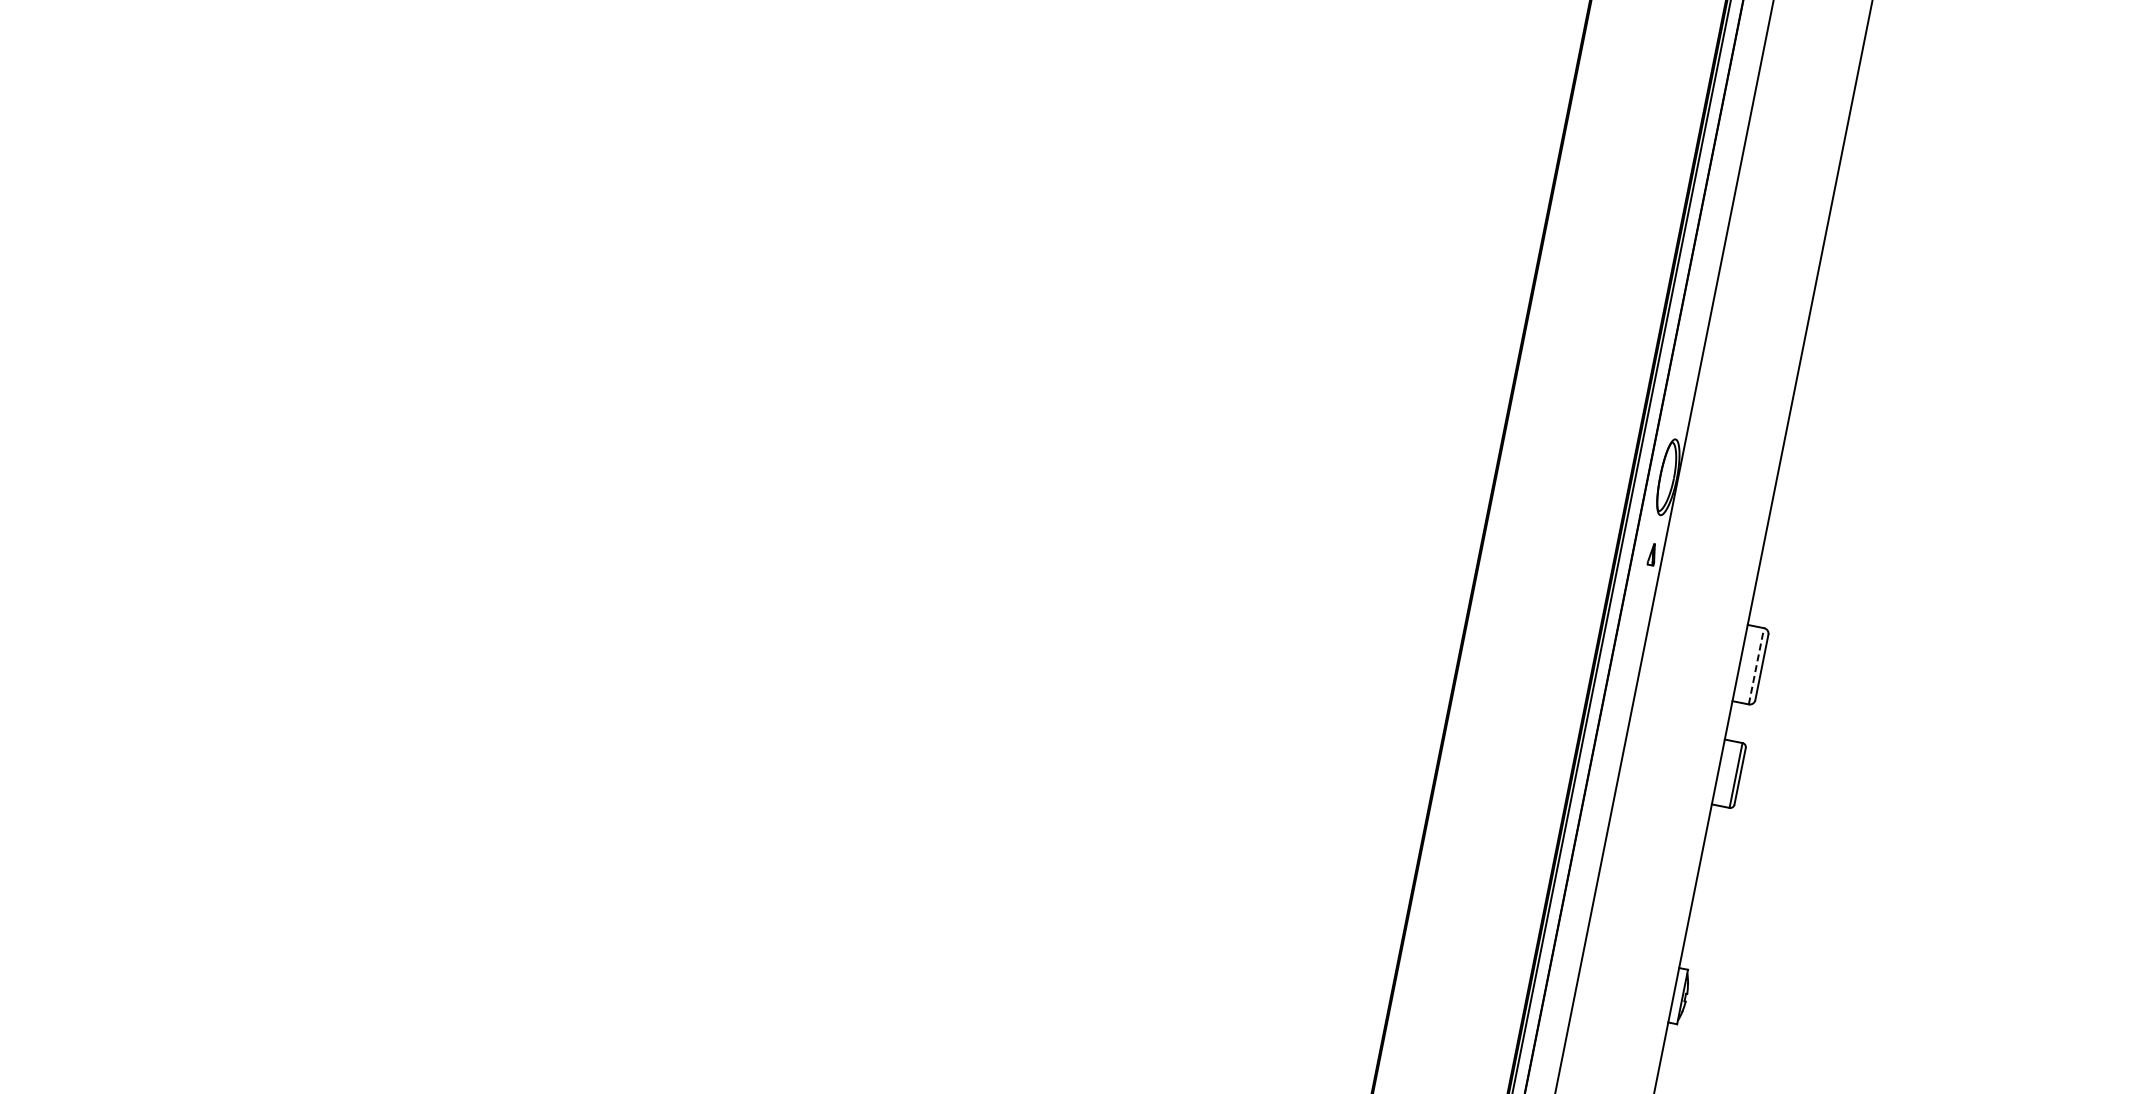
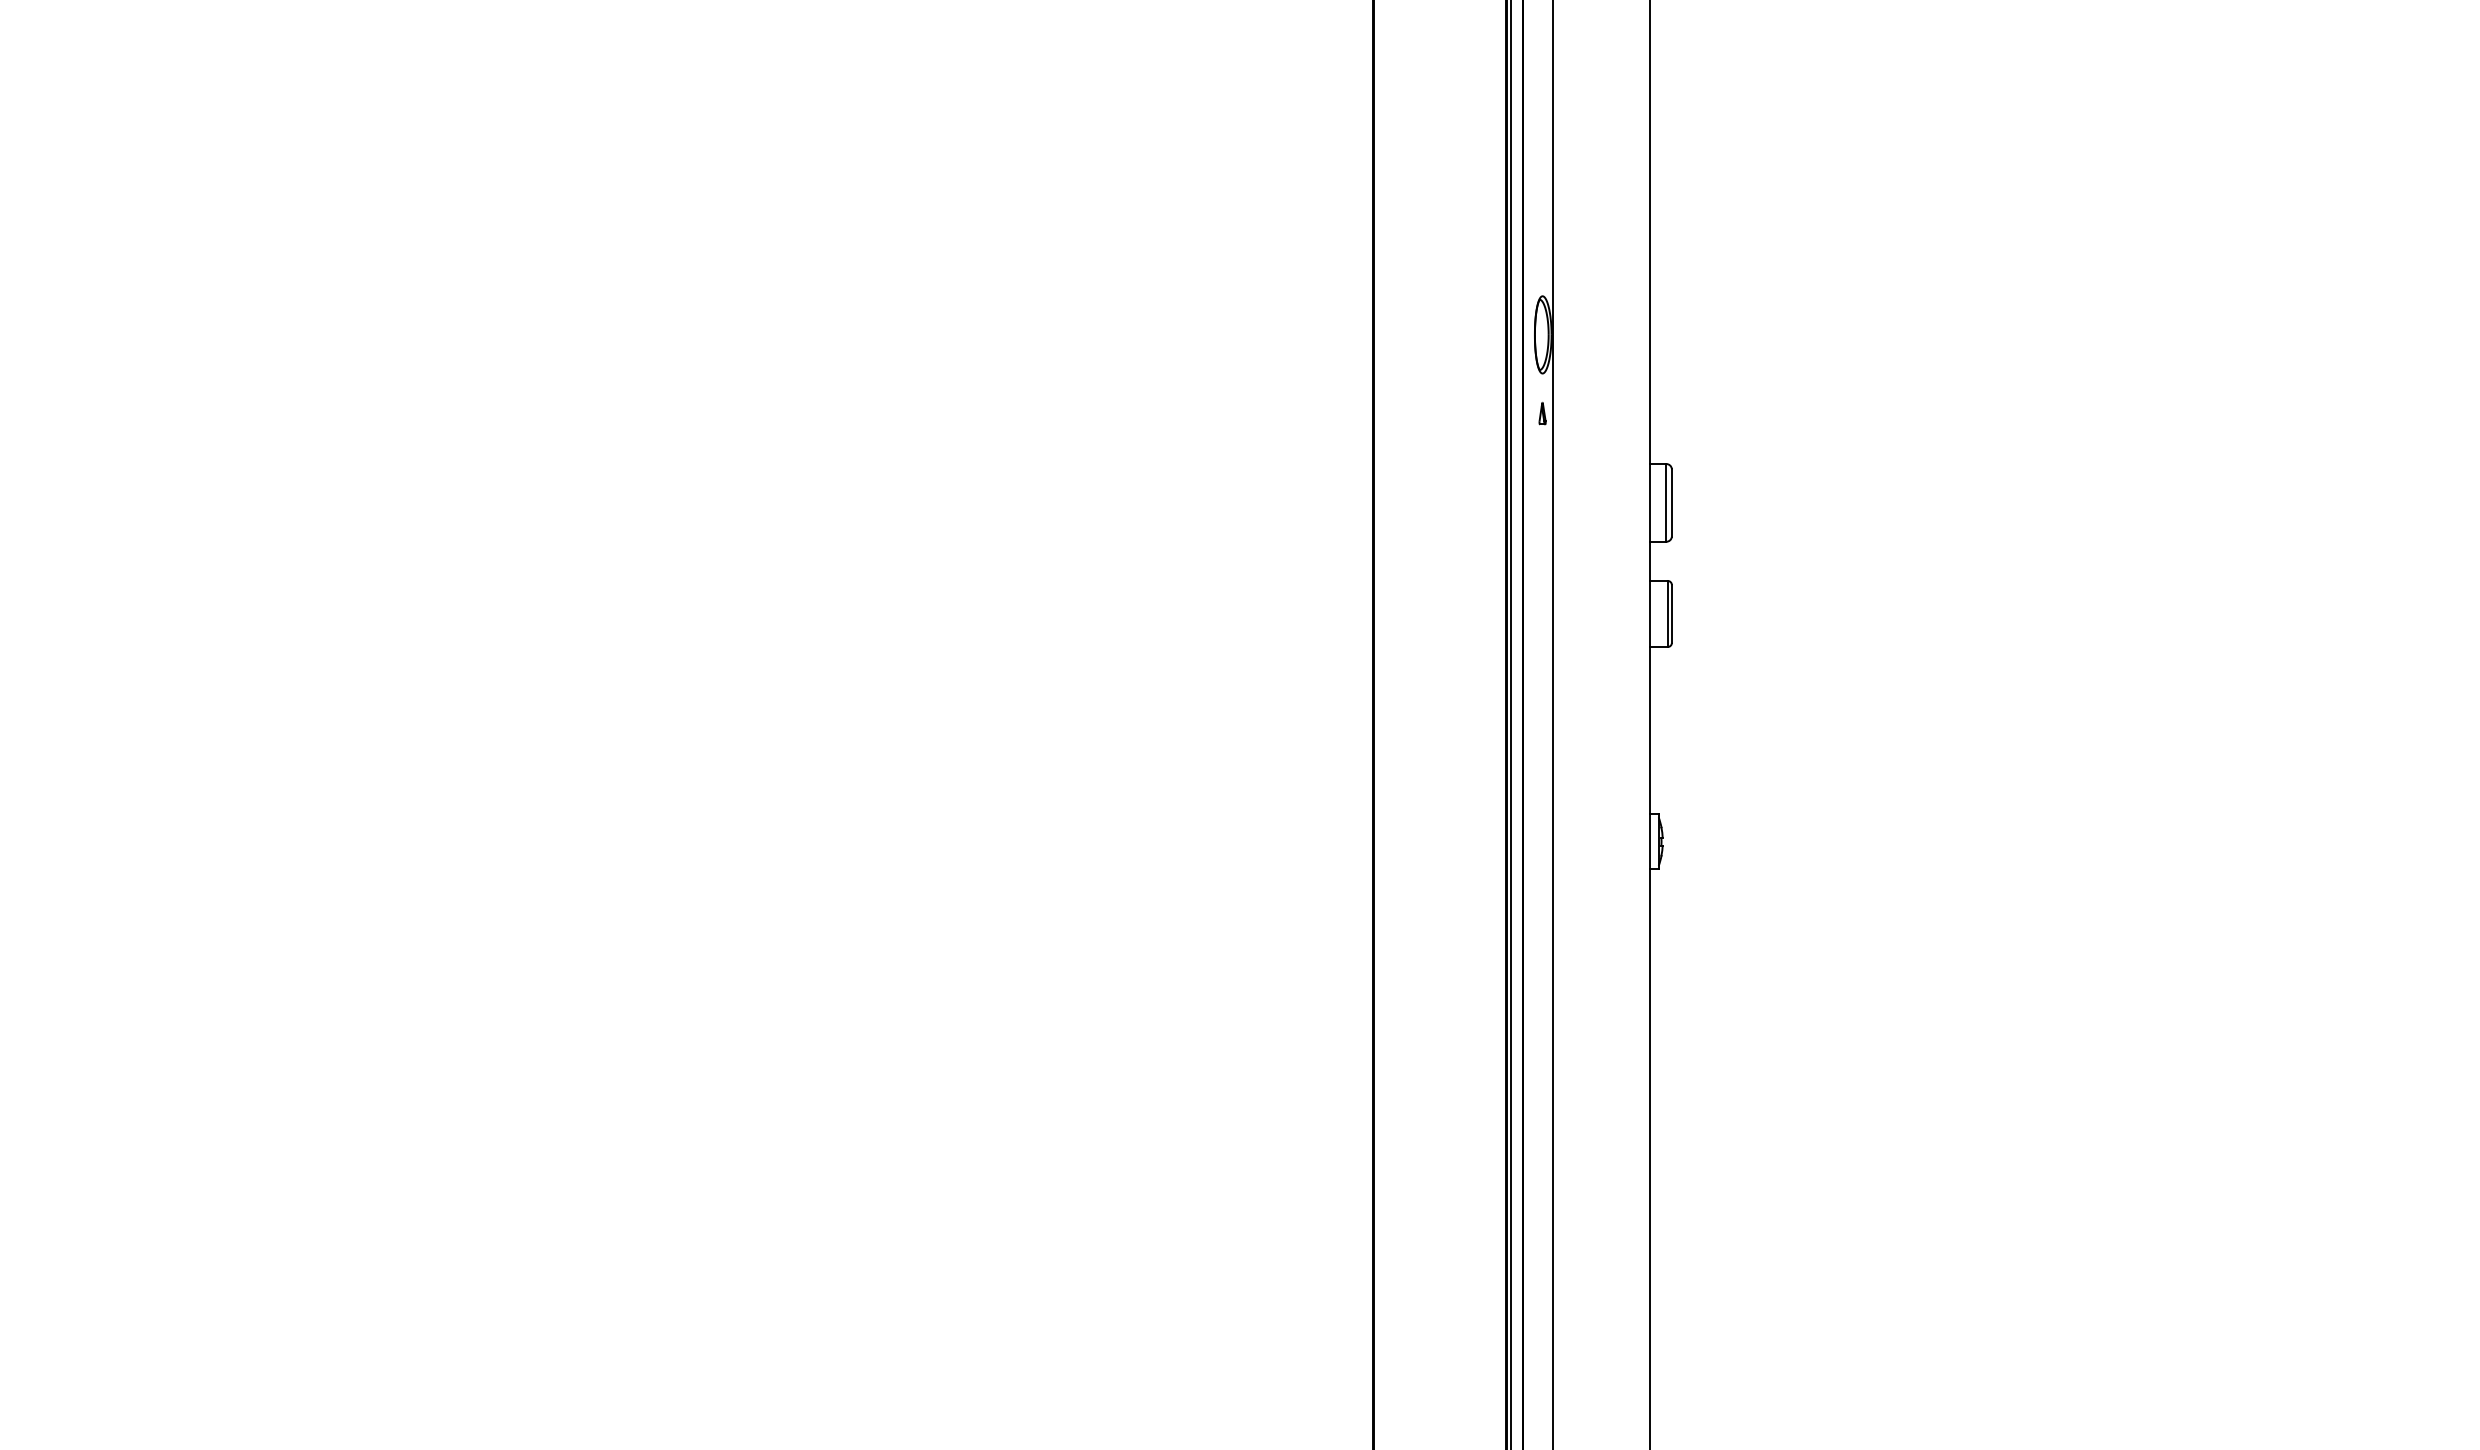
line: (1756, 665) -> (1666, 502), dashed -> solid

